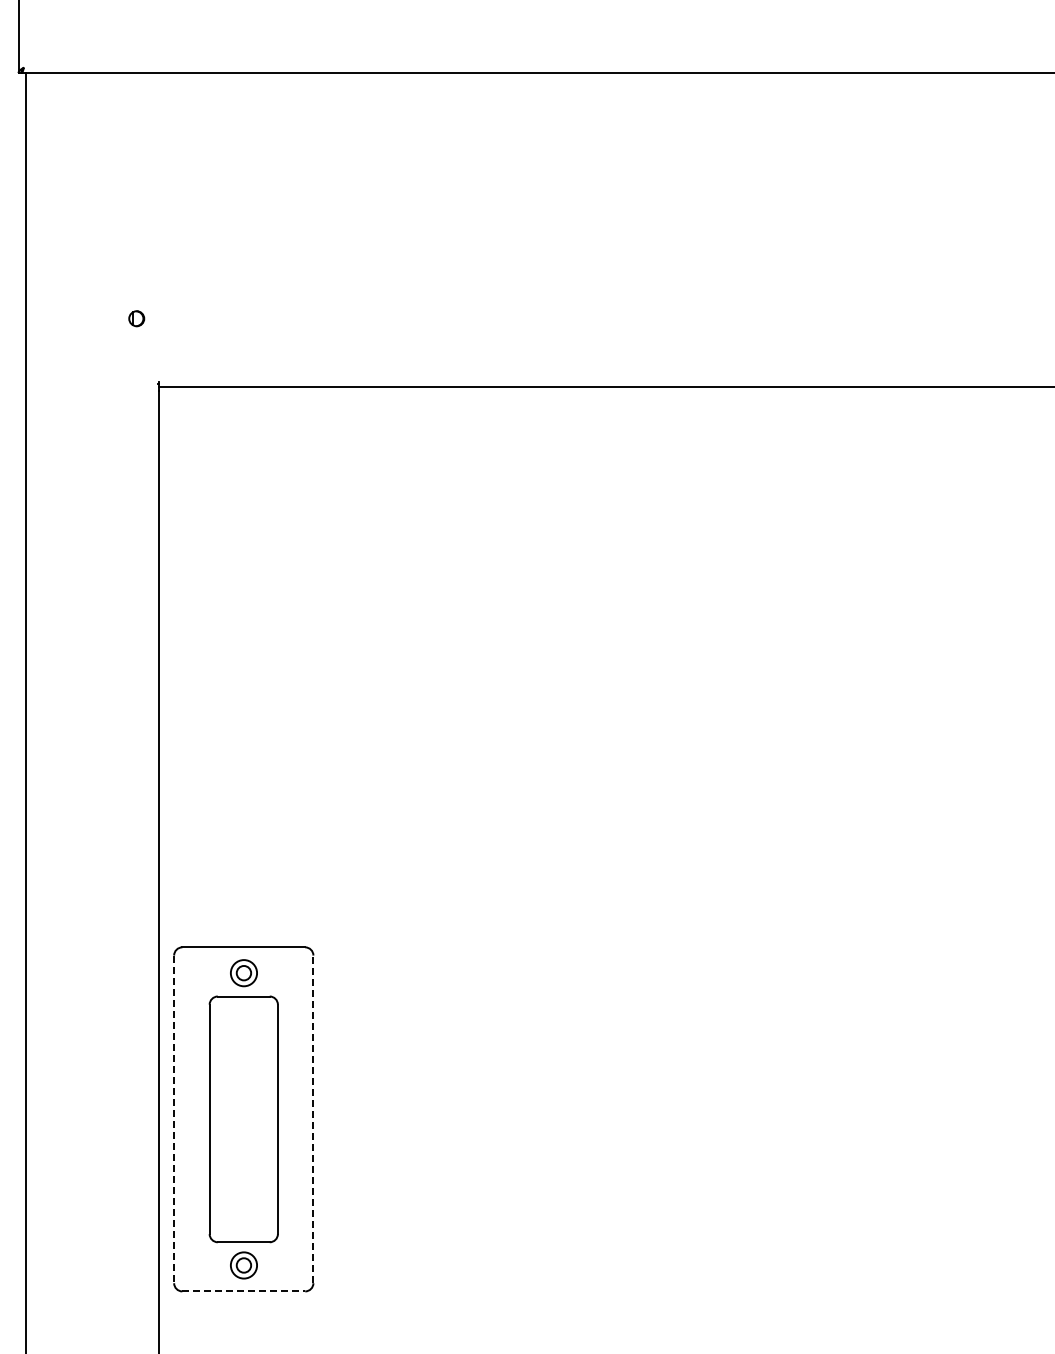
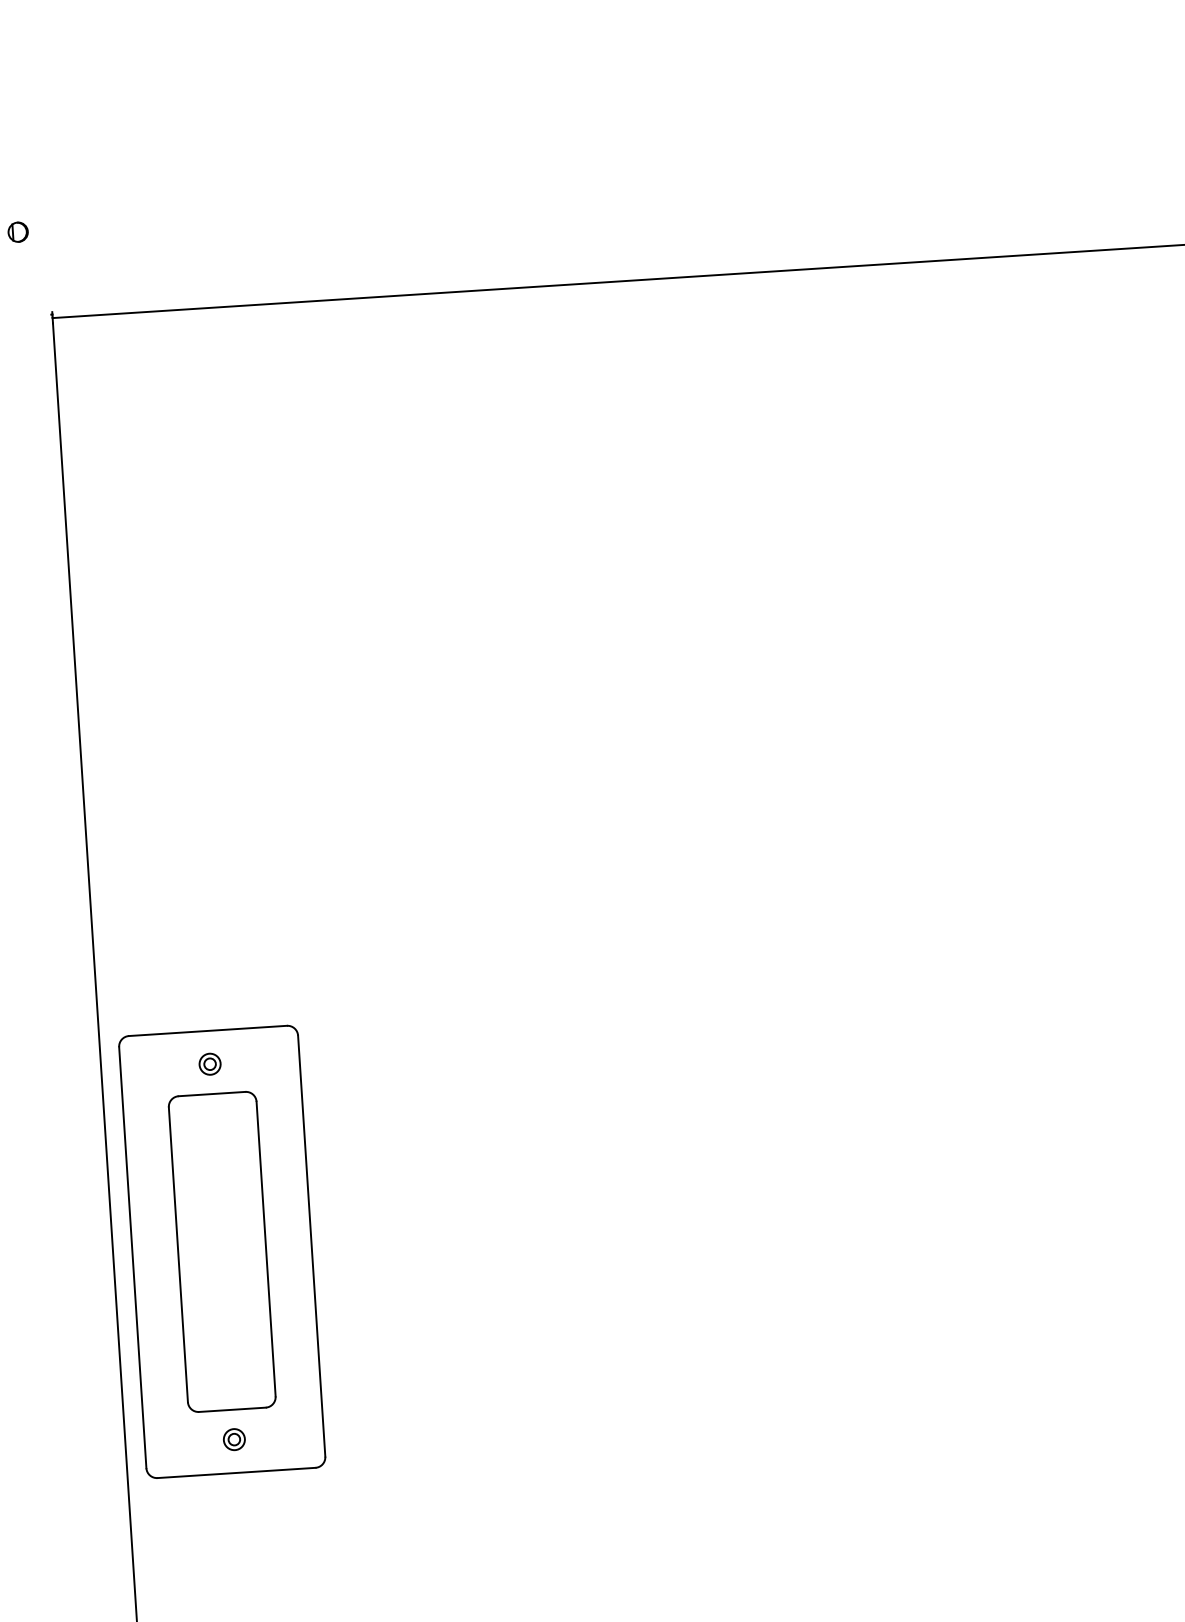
part: (243, 973) -> (209, 1064), size x0.62
line: (174, 1119) -> (133, 1257), dashed -> solid
line: (313, 1119) -> (311, 1246), dashed -> solid
part: (243, 1265) -> (234, 1439), size x0.62
line: (244, 1291) -> (237, 1472), dashed -> solid

